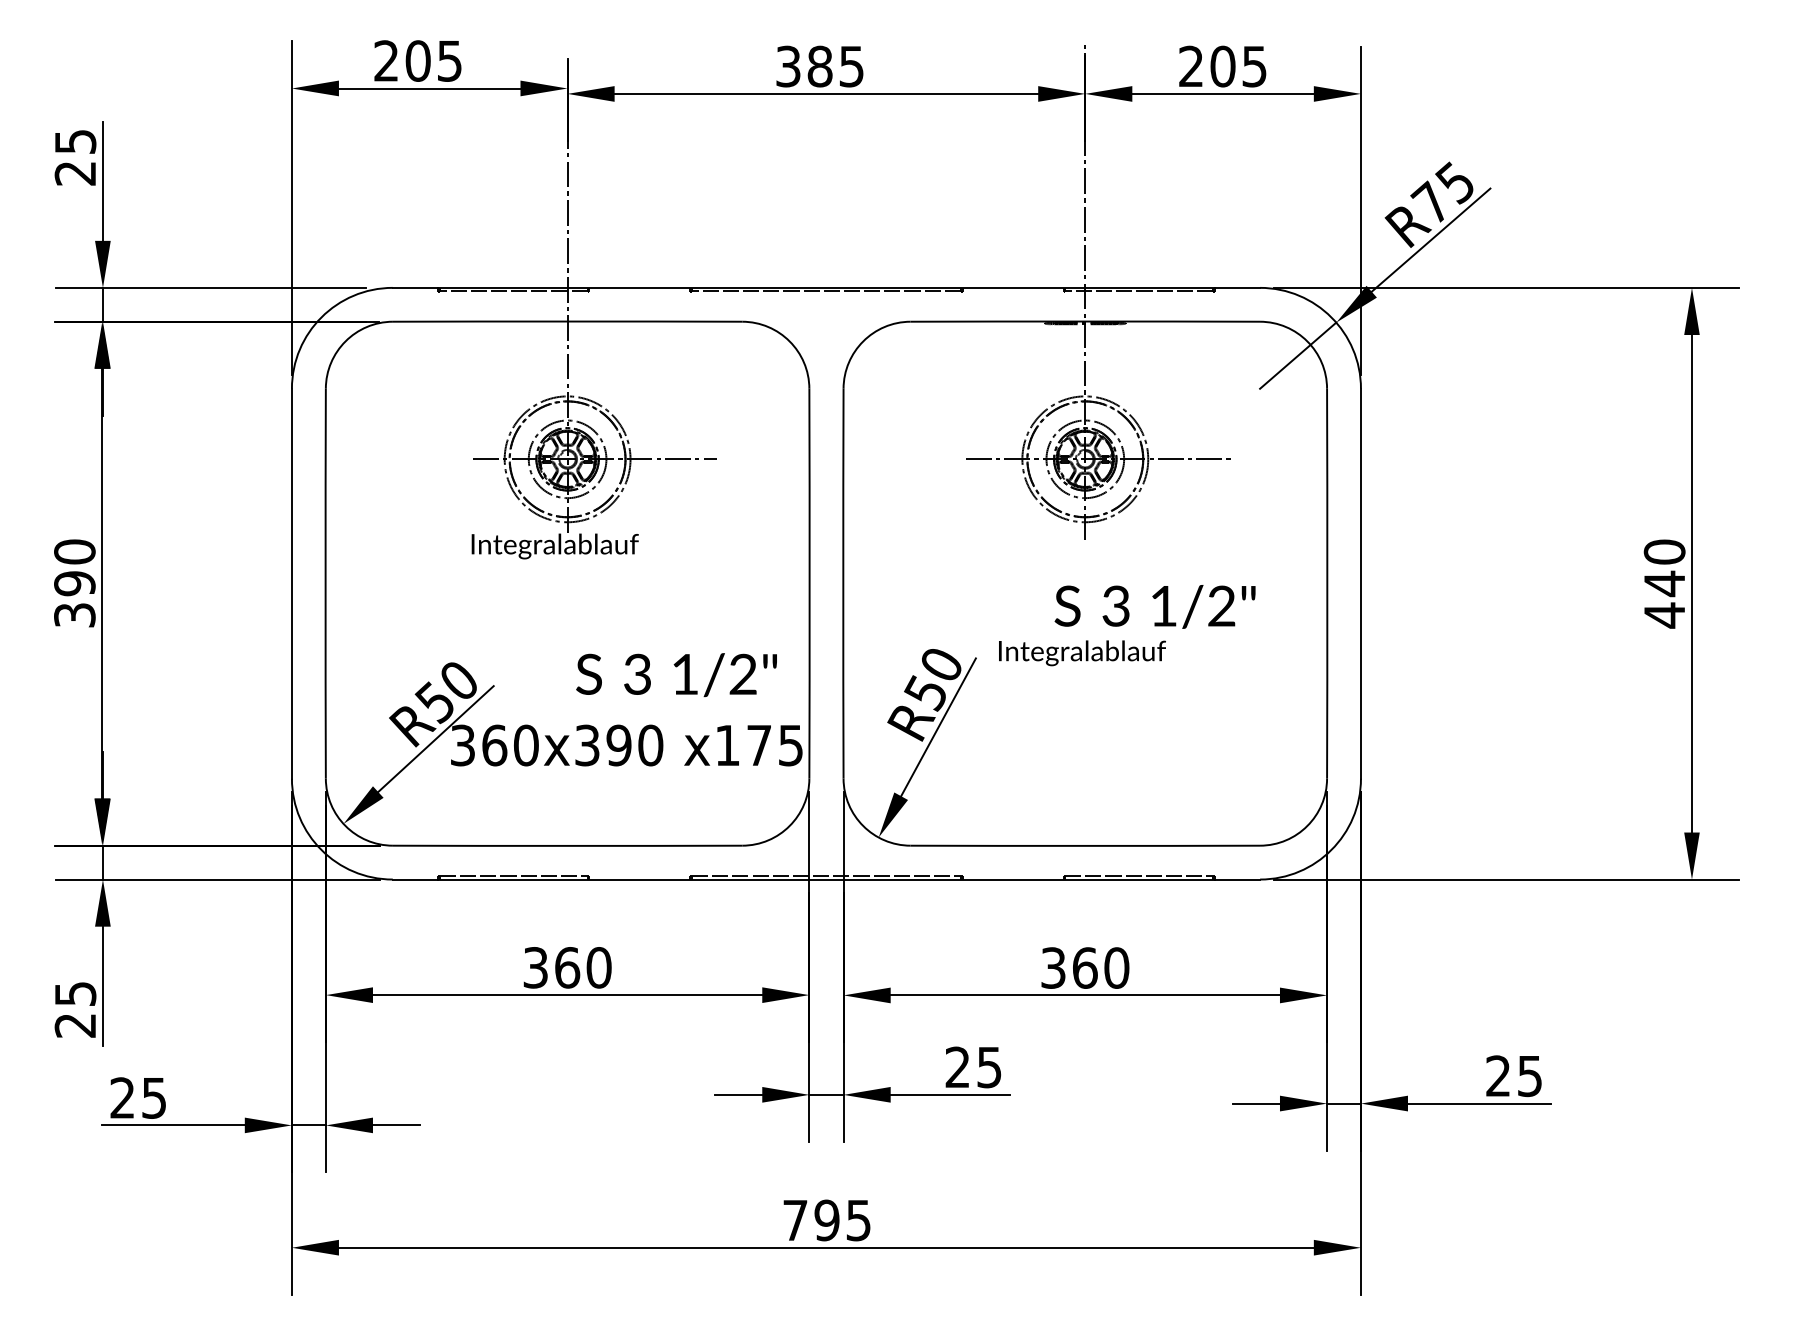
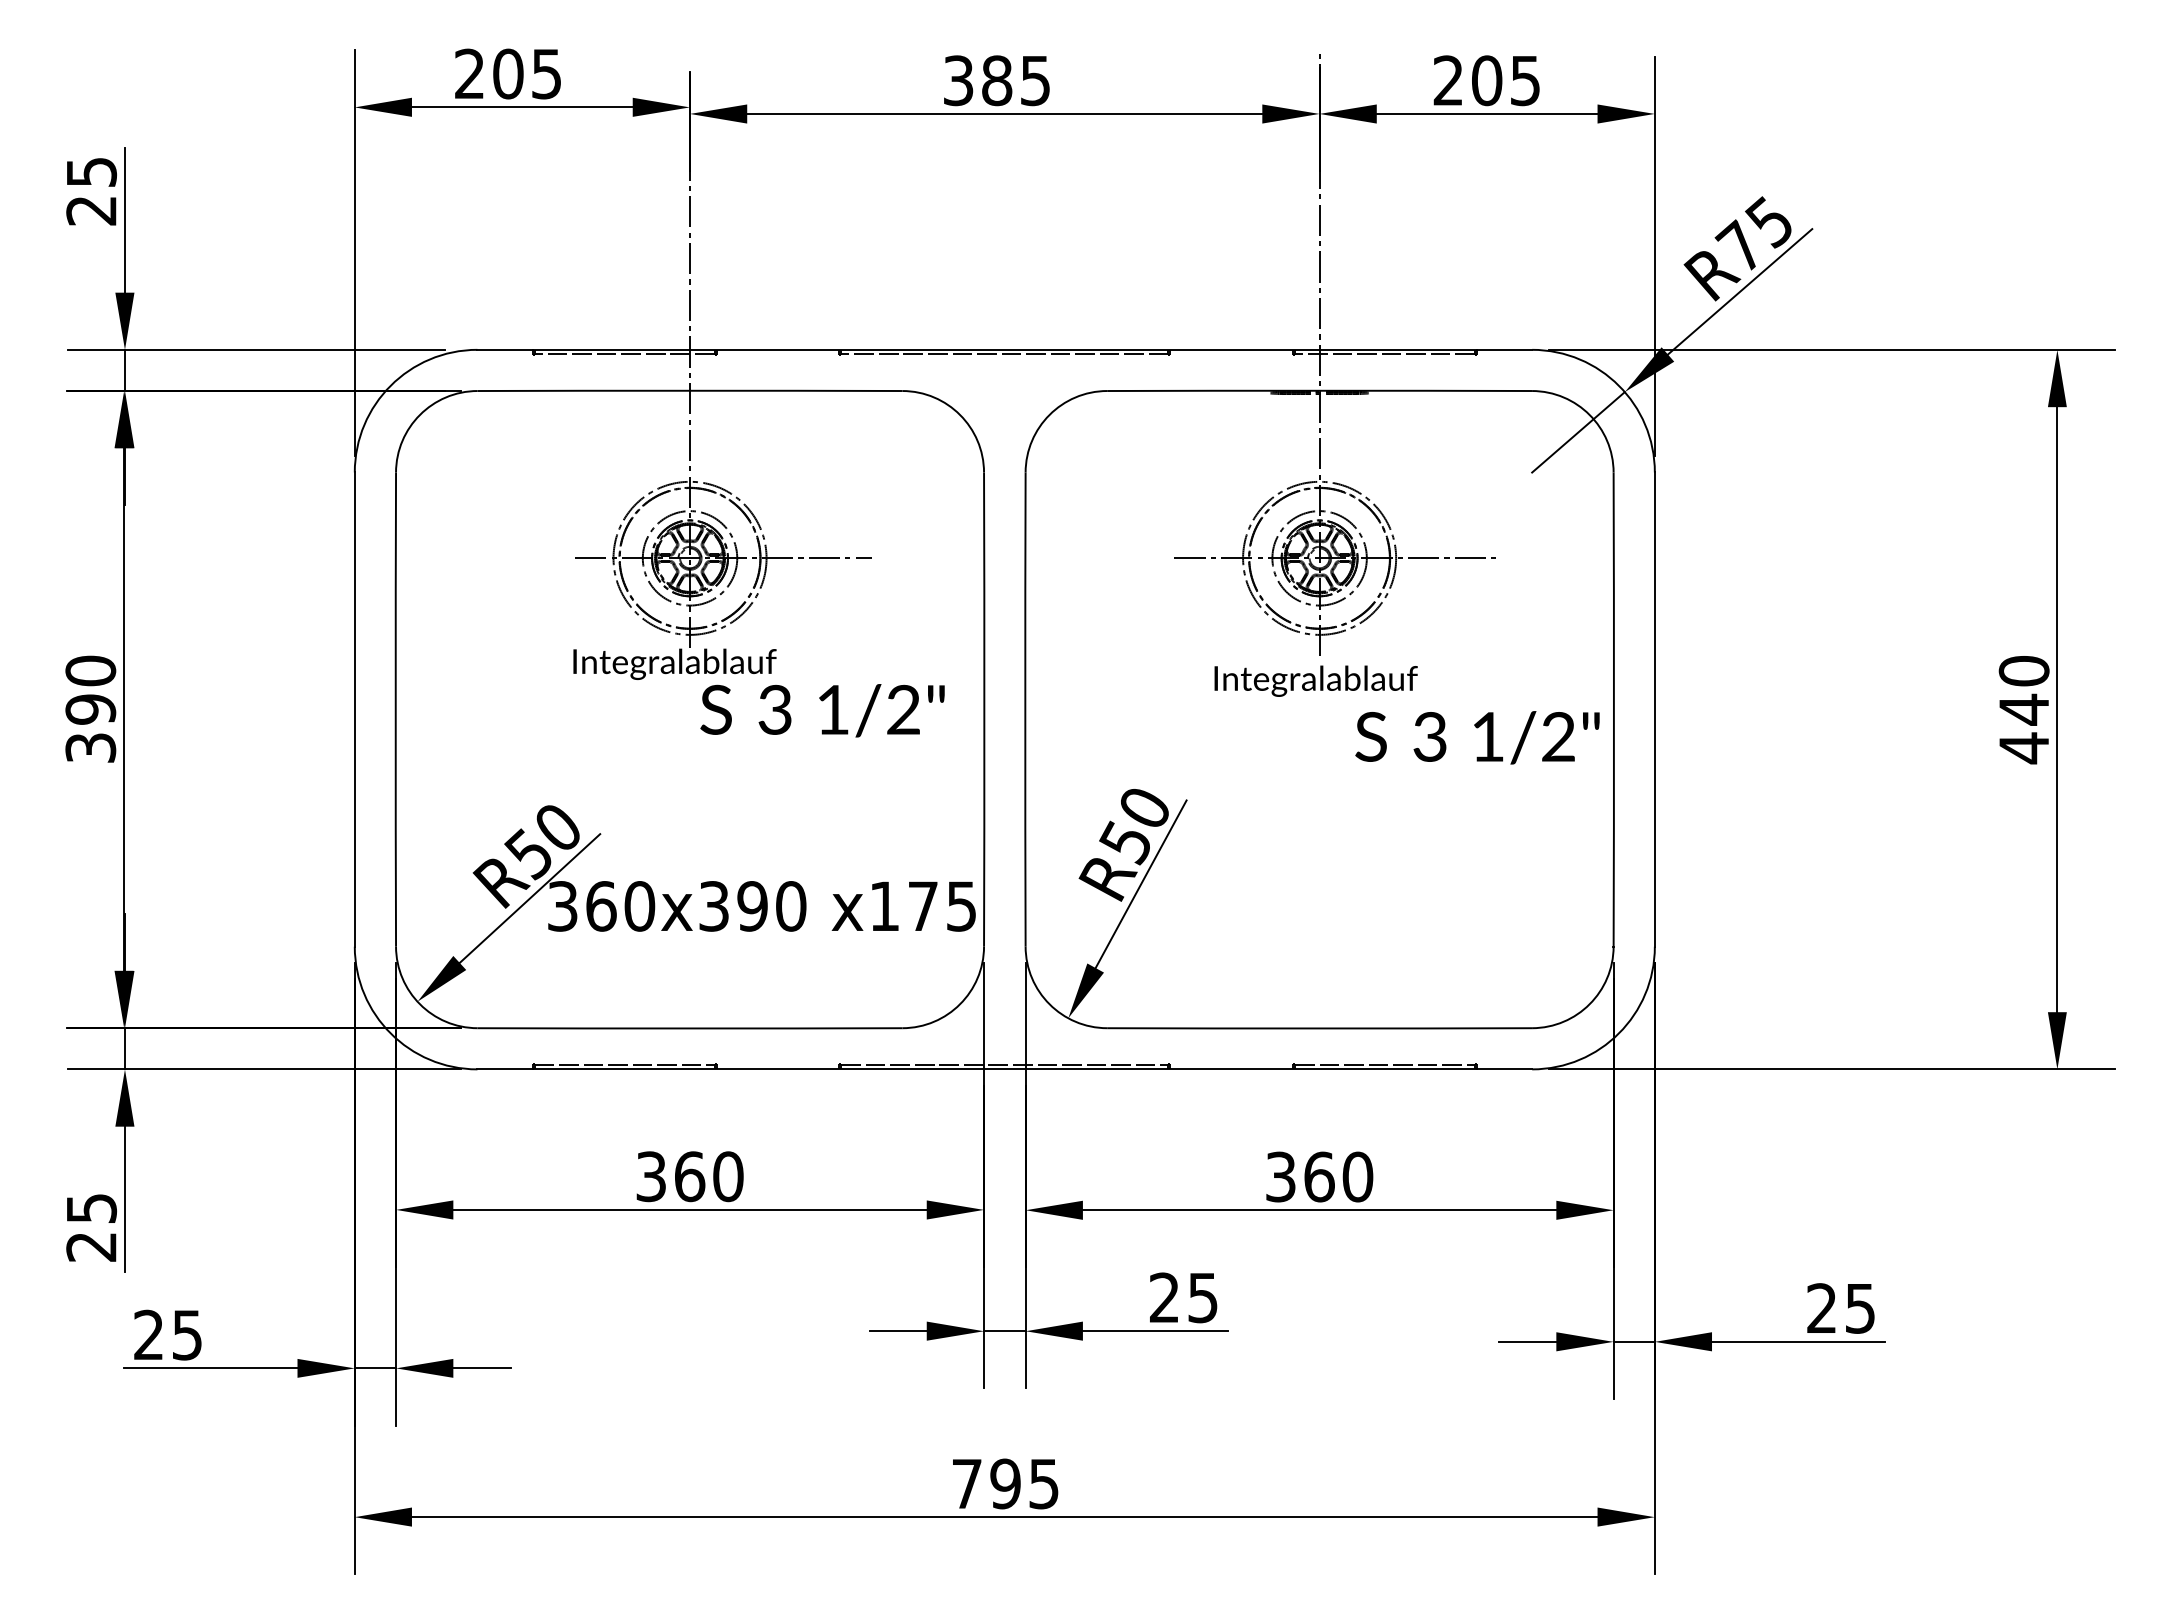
text: (1155, 606) -> (1477, 737), moved
text: (1081, 652) -> (1315, 680), moved
text: (676, 674) -> (822, 710), moved

